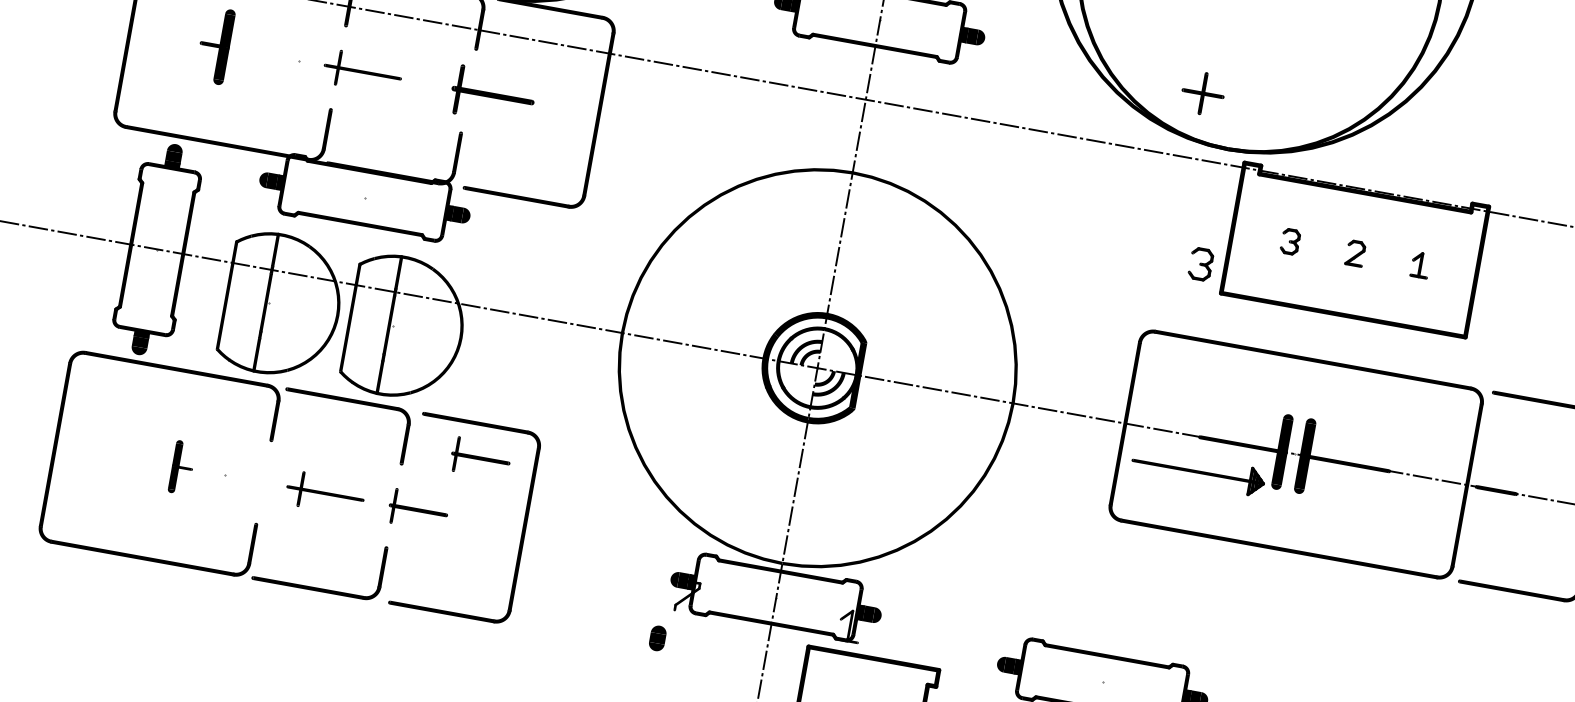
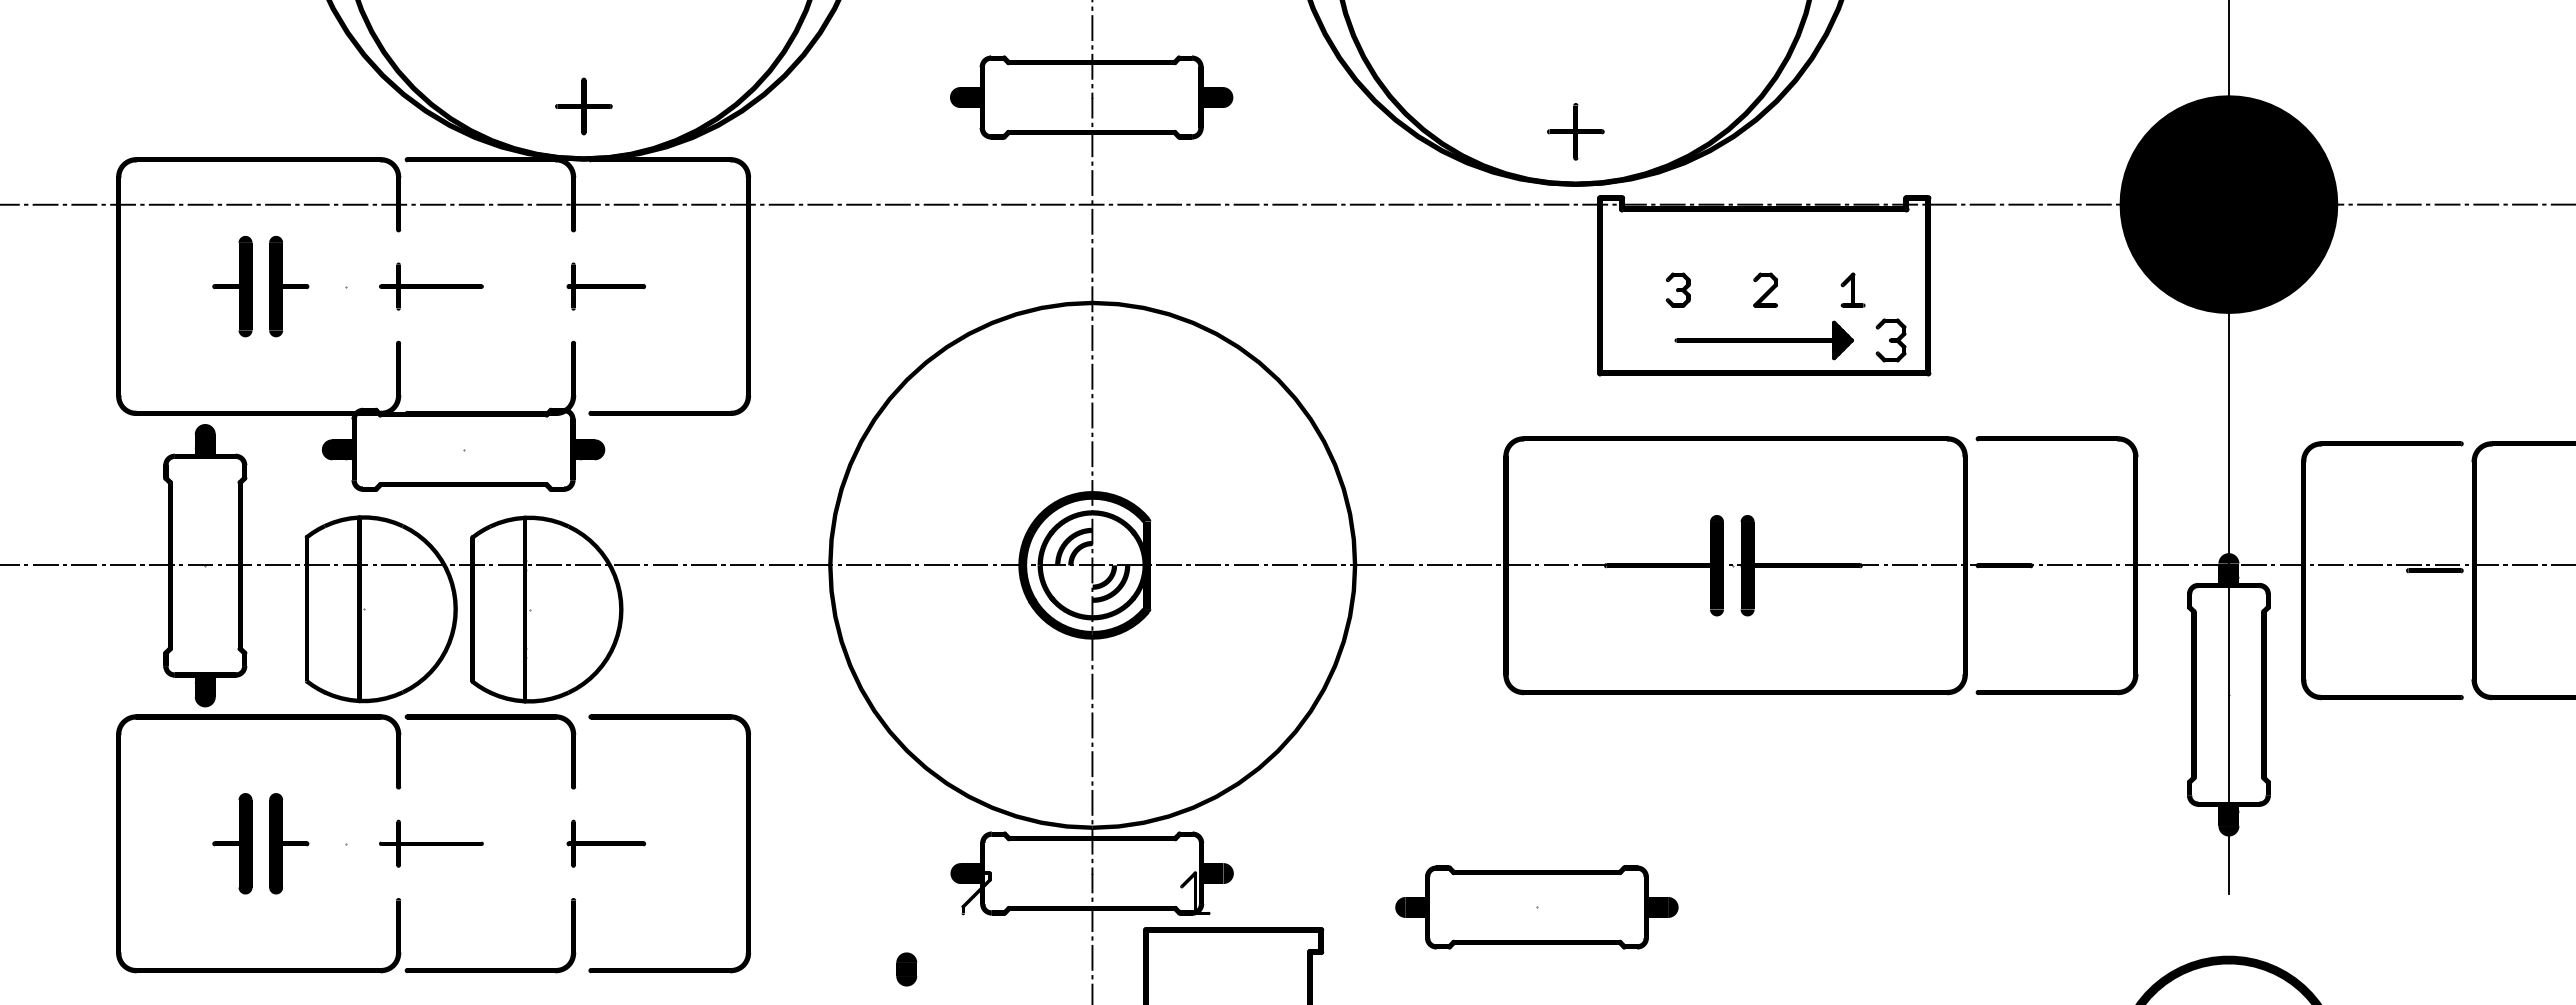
part: (257, 53) -> (289, 286), added
part: (1202, 93) -> (1575, 131), moved
part: (493, 95) -> (606, 286), size x0.71
part: (1200, 264) -> (1890, 340), moved
part: (480, 458) -> (674, 761), removed
part: (140, 460) -> (232, 843), added
part: (182, 467) -> (289, 843), size x1.43
part: (1197, 472) -> (1763, 340), moved
part: (325, 493) -> (431, 843), moved
part: (657, 638) -> (906, 969), moved

